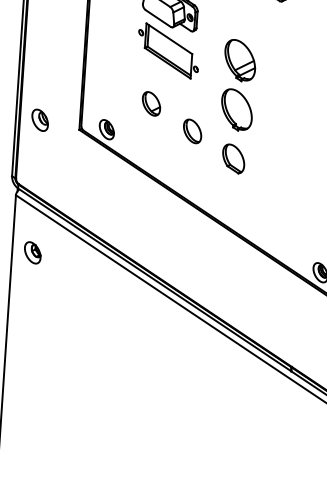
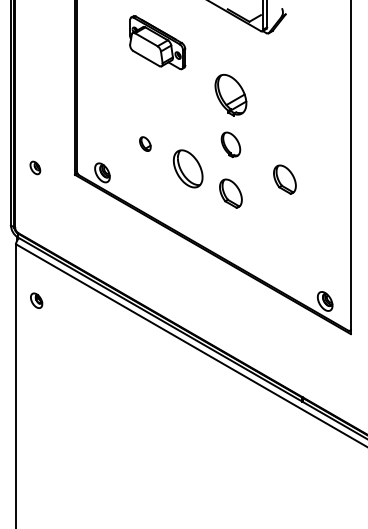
part: (168, 51) -> (158, 90), removed
part: (151, 103) -> (145, 143), size x0.6
part: (236, 109) -> (230, 144), size x0.6
part: (40, 119) -> (35, 167), size x0.6
part: (192, 130) -> (187, 168), size x1.6
part: (288, 148) -> (284, 179), added
part: (32, 252) -> (36, 300), size x0.7

